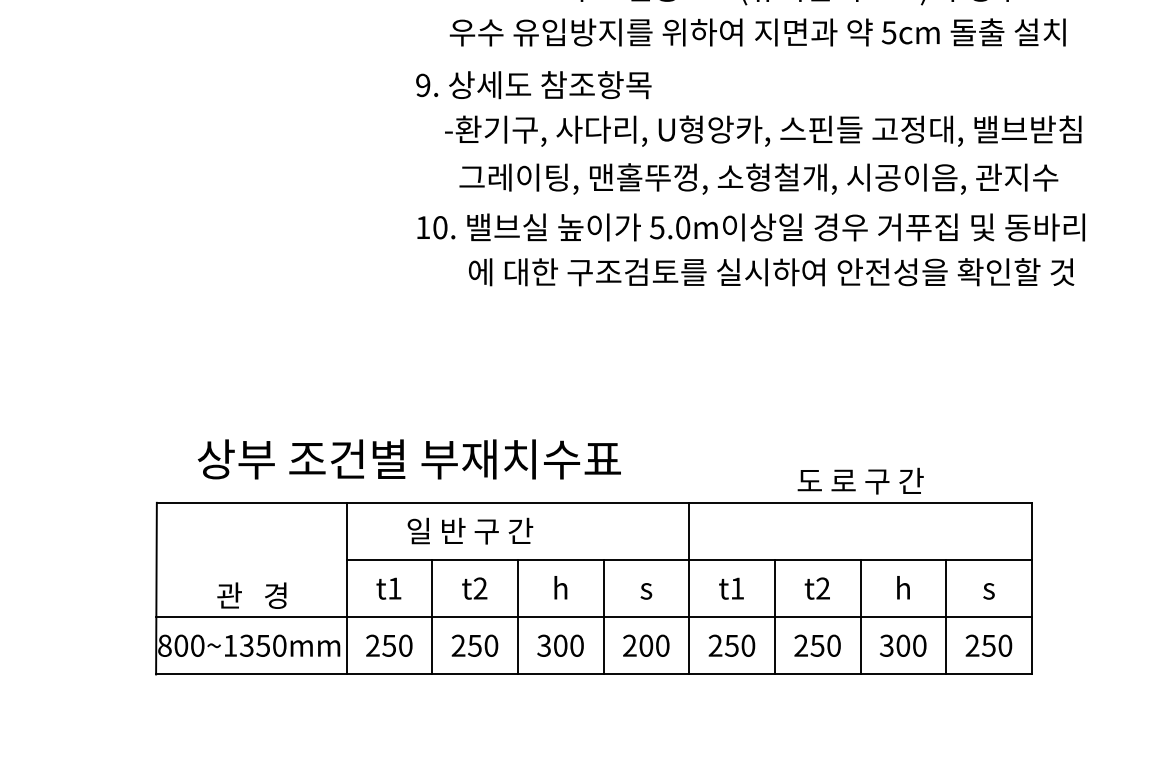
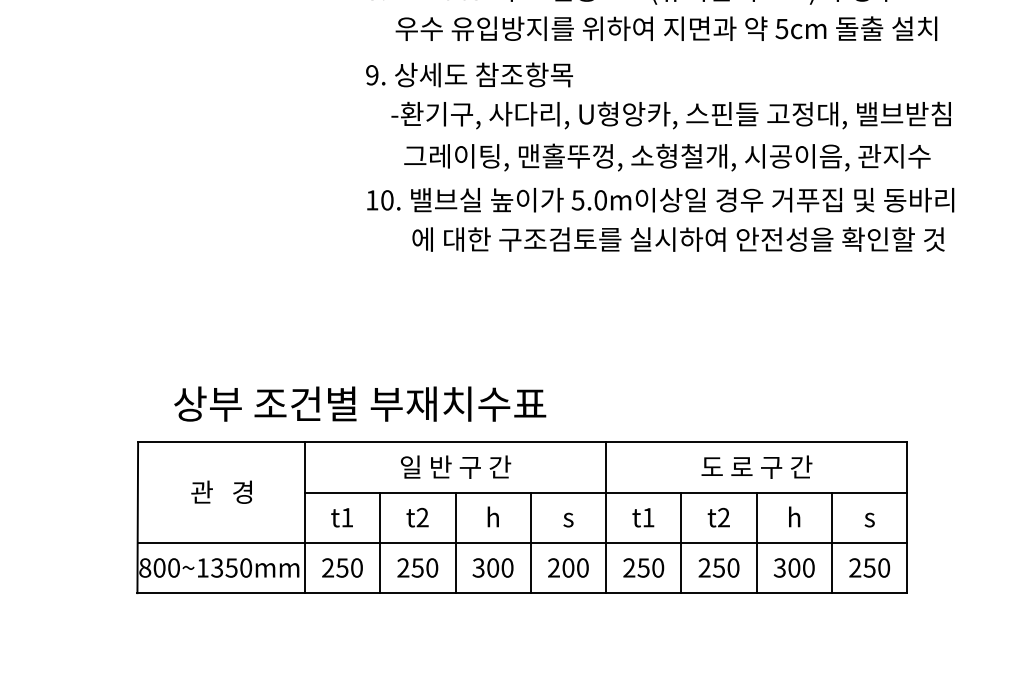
text: (860, 480) -> (756, 466), moved
text: (470, 530) -> (456, 466), moved
text: (251, 595) -> (221, 492), moved

